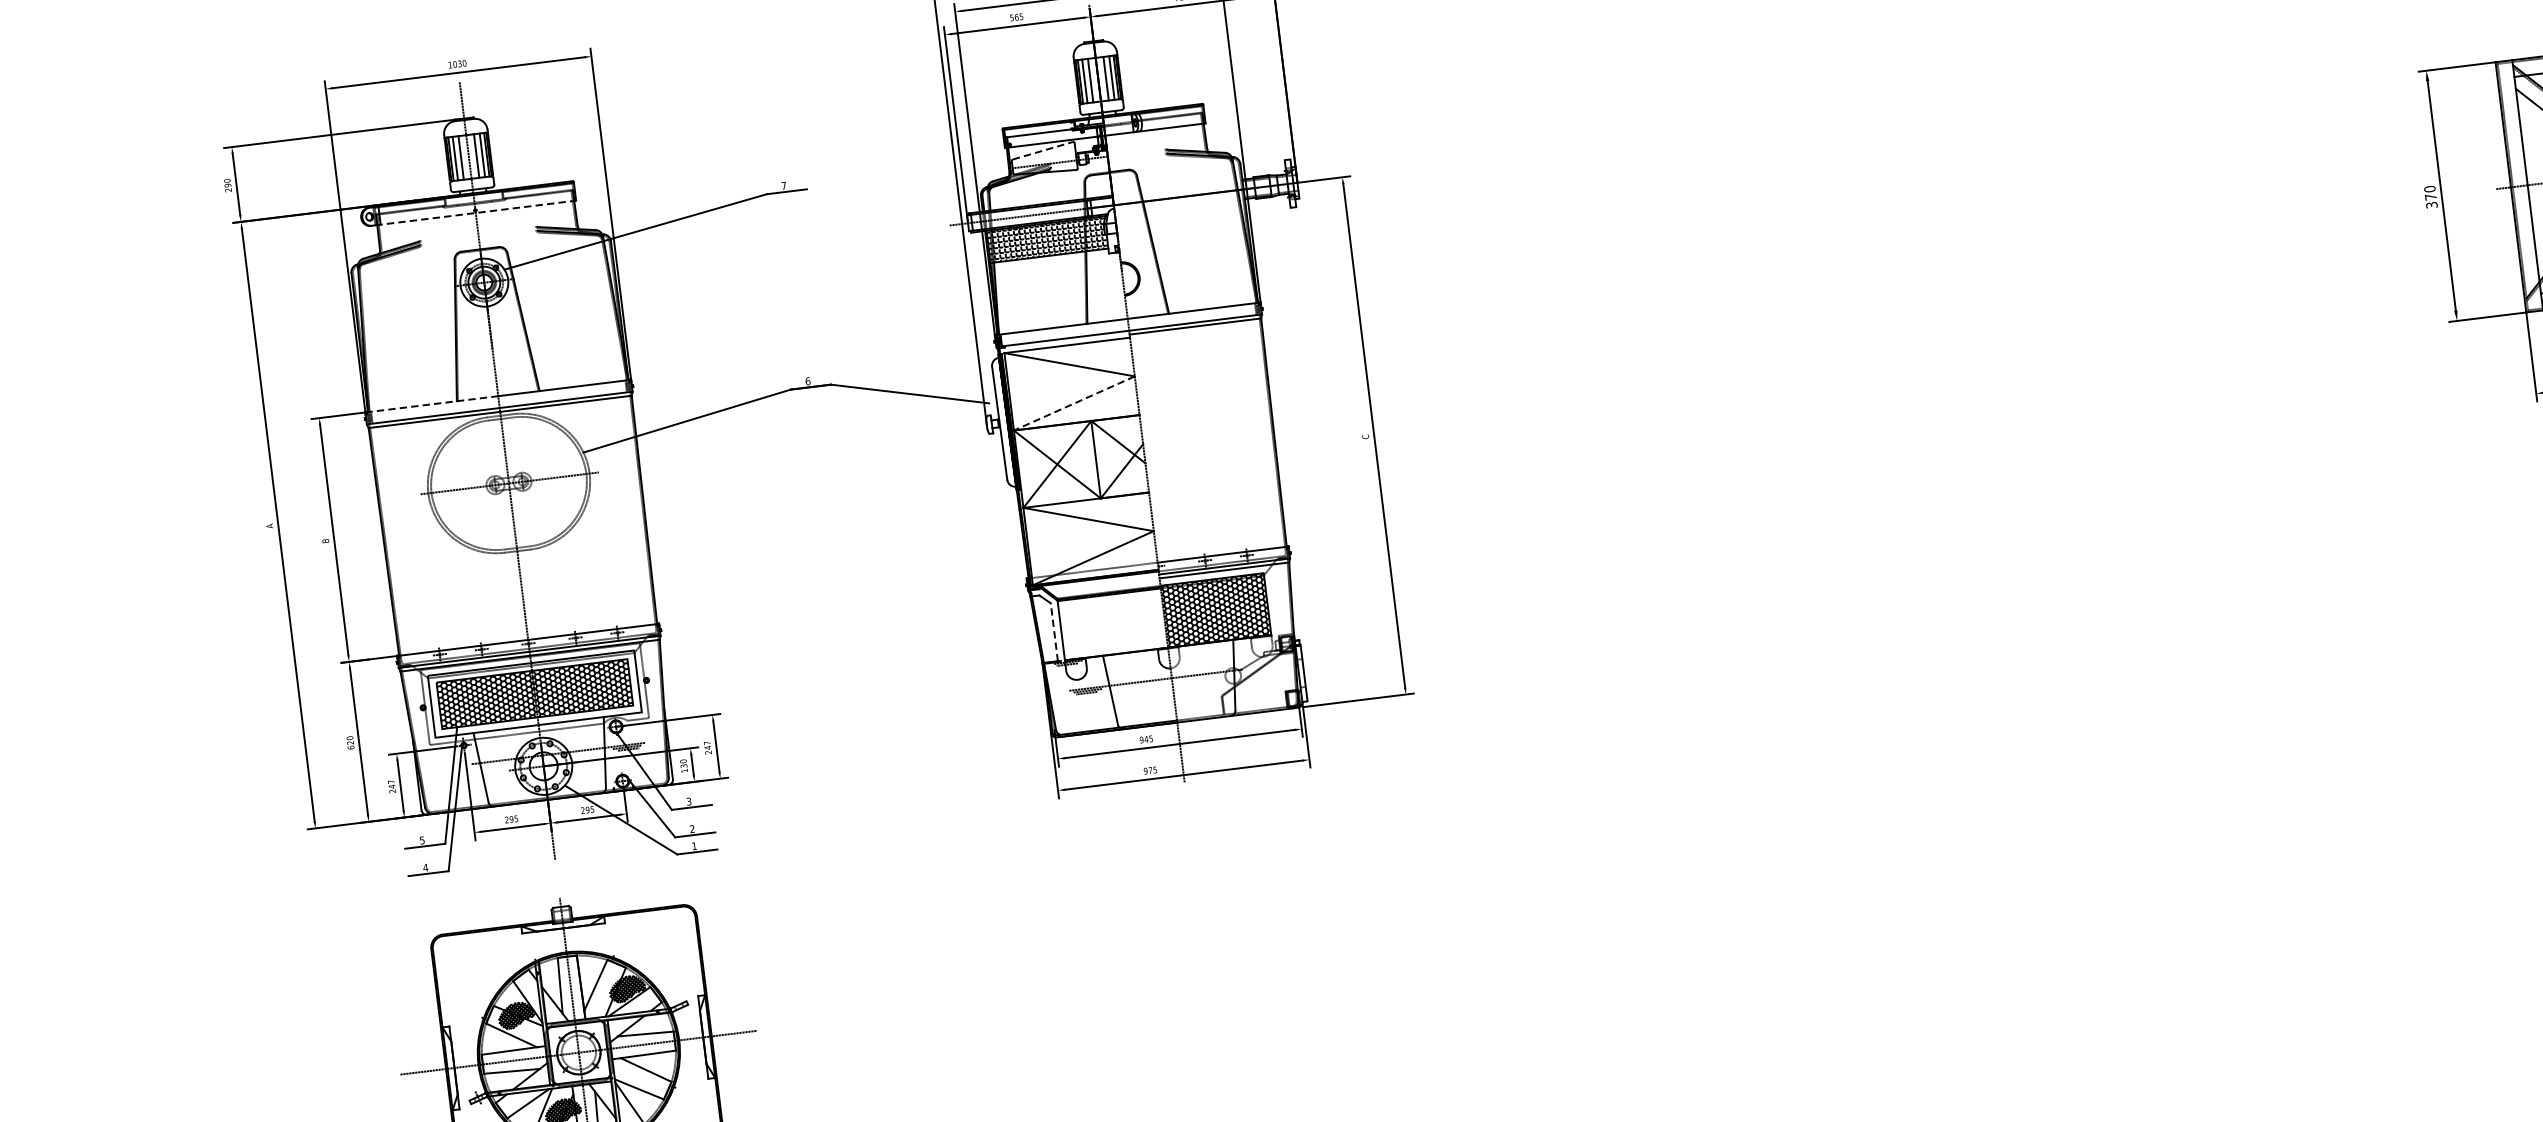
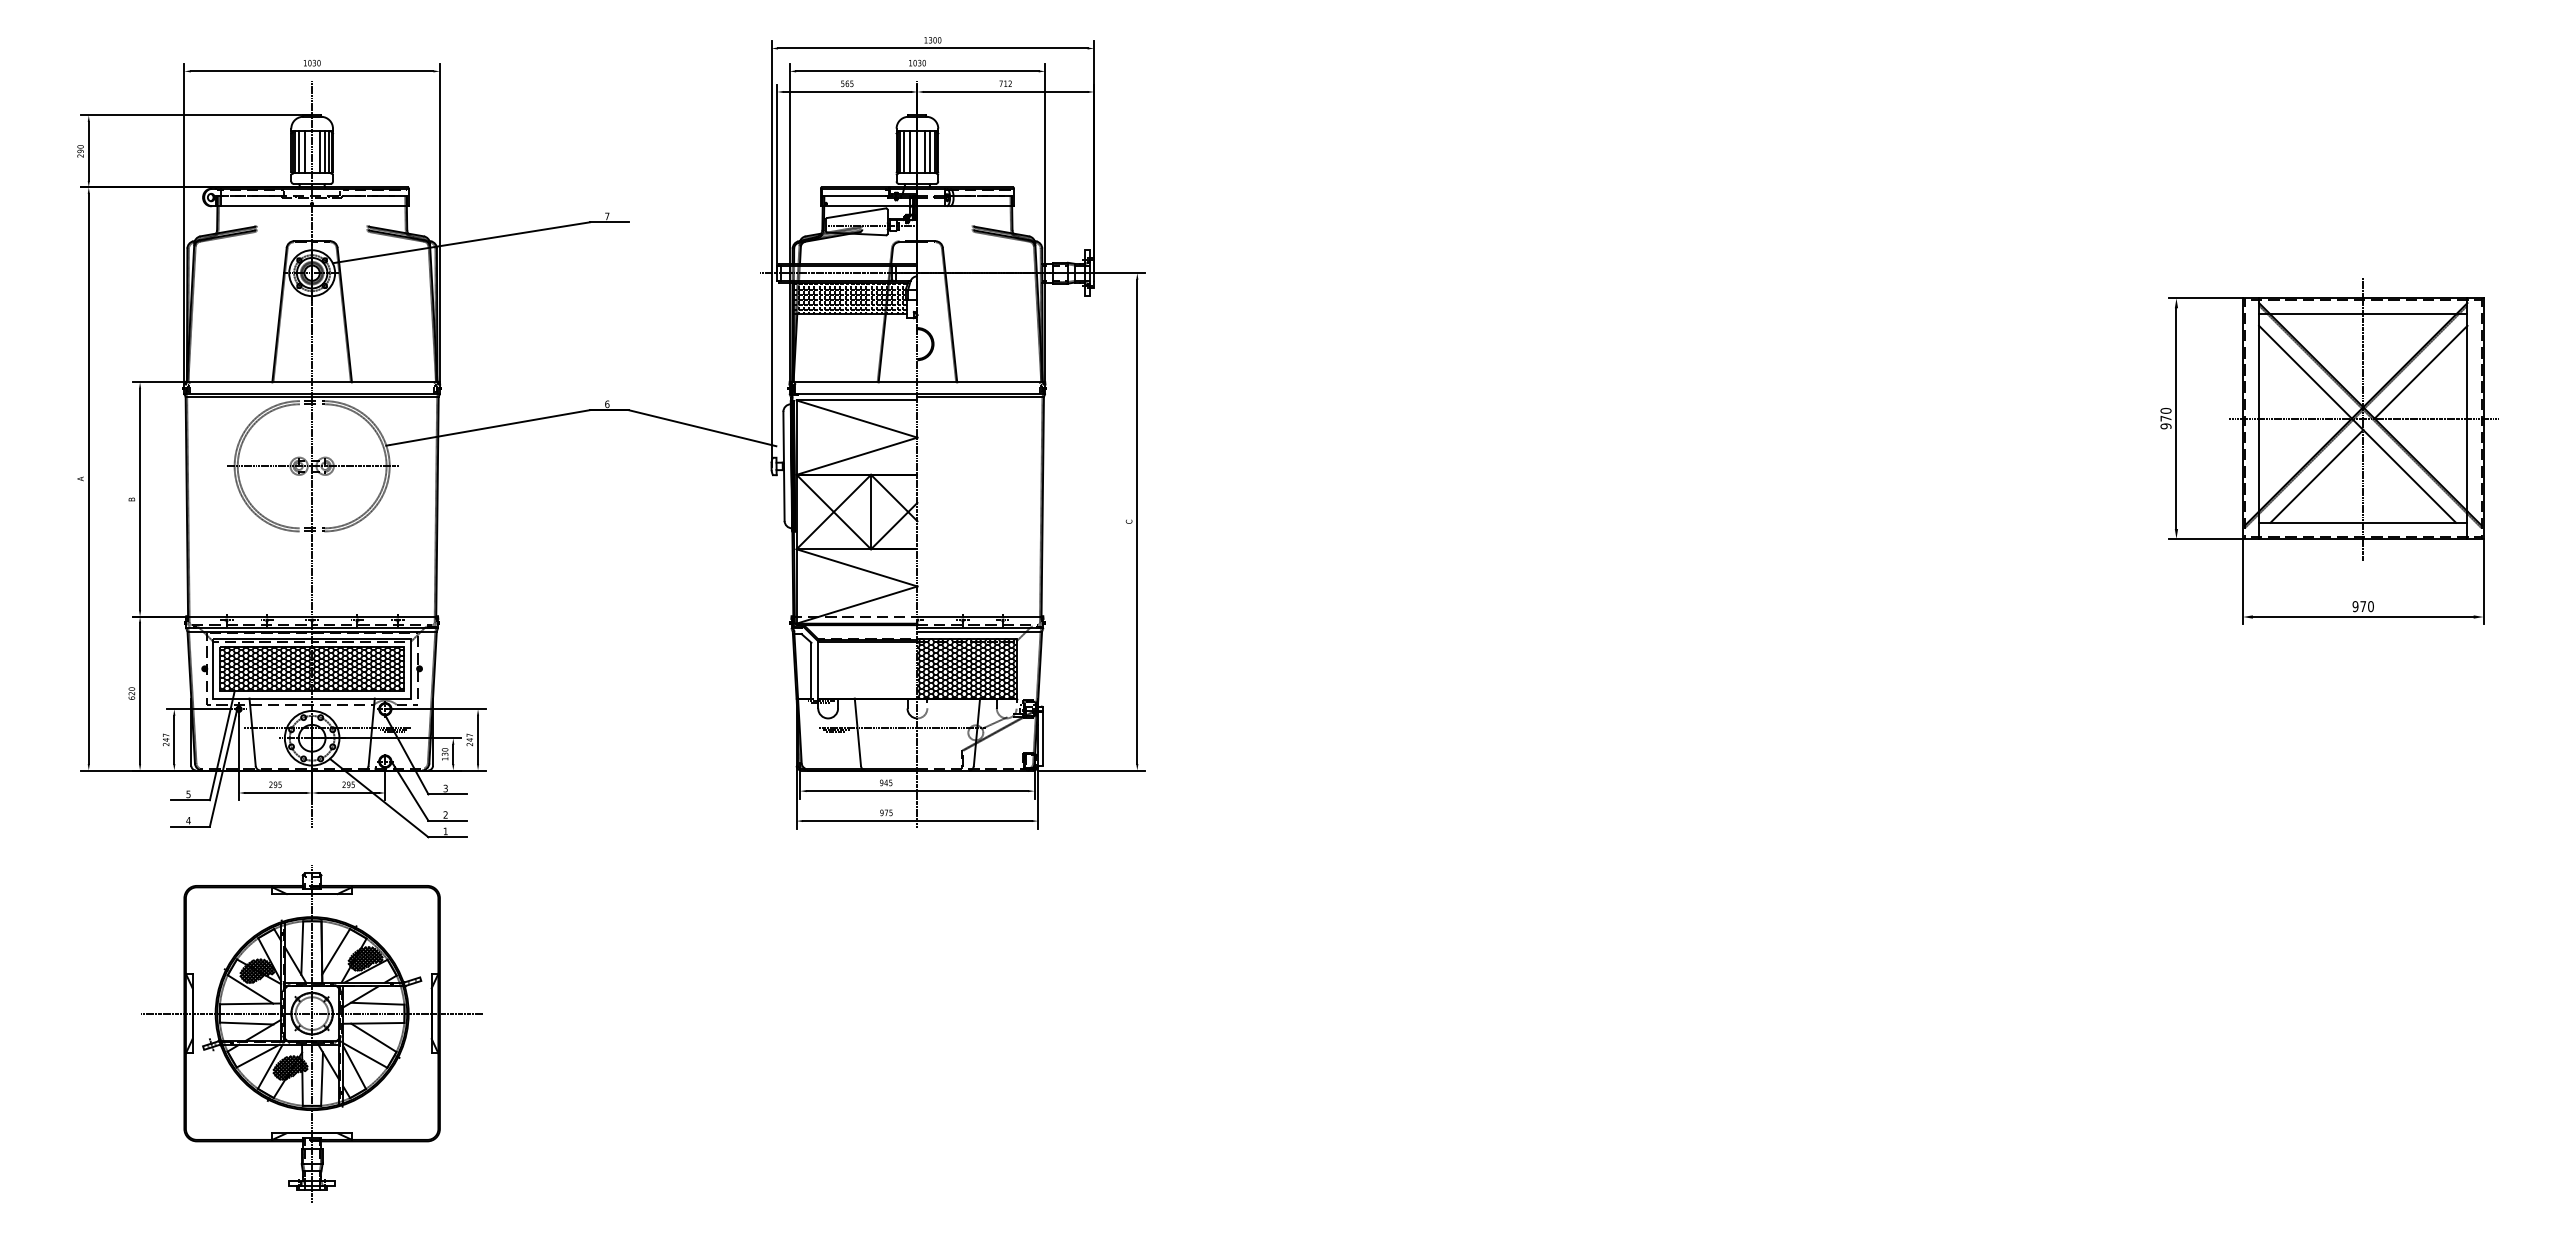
line: (1042, 151) -> (856, 213), dashed -> solid
text: (2431, 205) -> (2165, 426), 370 -> 970
line: (476, 213) -> (312, 206), dashed -> solid
line: (1073, 403) -> (856, 456), dashed -> solid
line: (432, 404) -> (248, 382), dashed -> solid
line: (1054, 632) -> (811, 670), dashed -> solid

